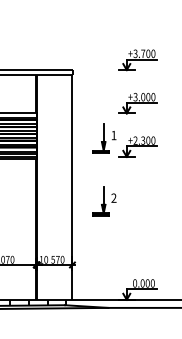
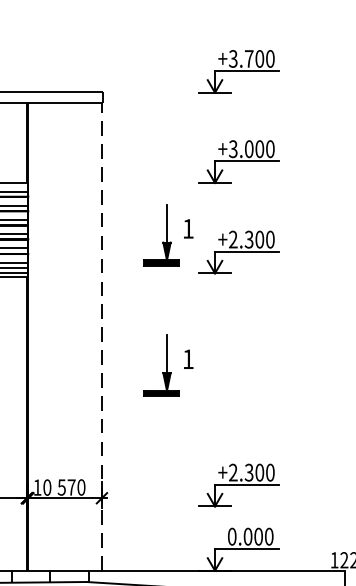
line: (72, 186) -> (102, 334), solid -> dashed
text: (113, 197) -> (187, 357), 2 -> 1
part: (137, 258) -> (237, 484), added

